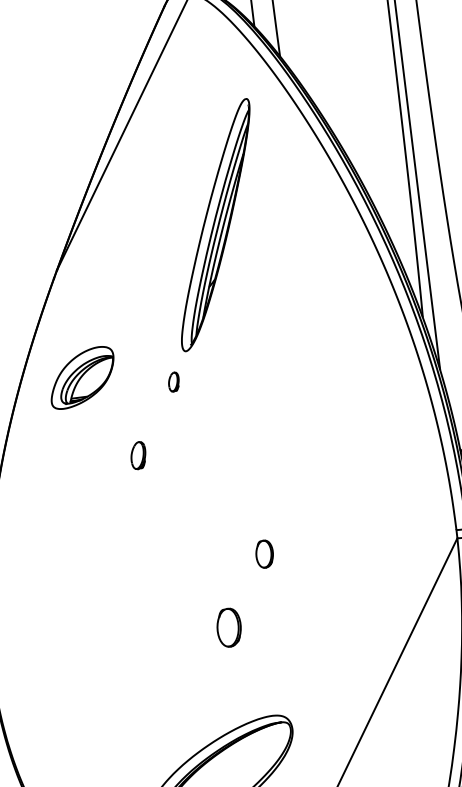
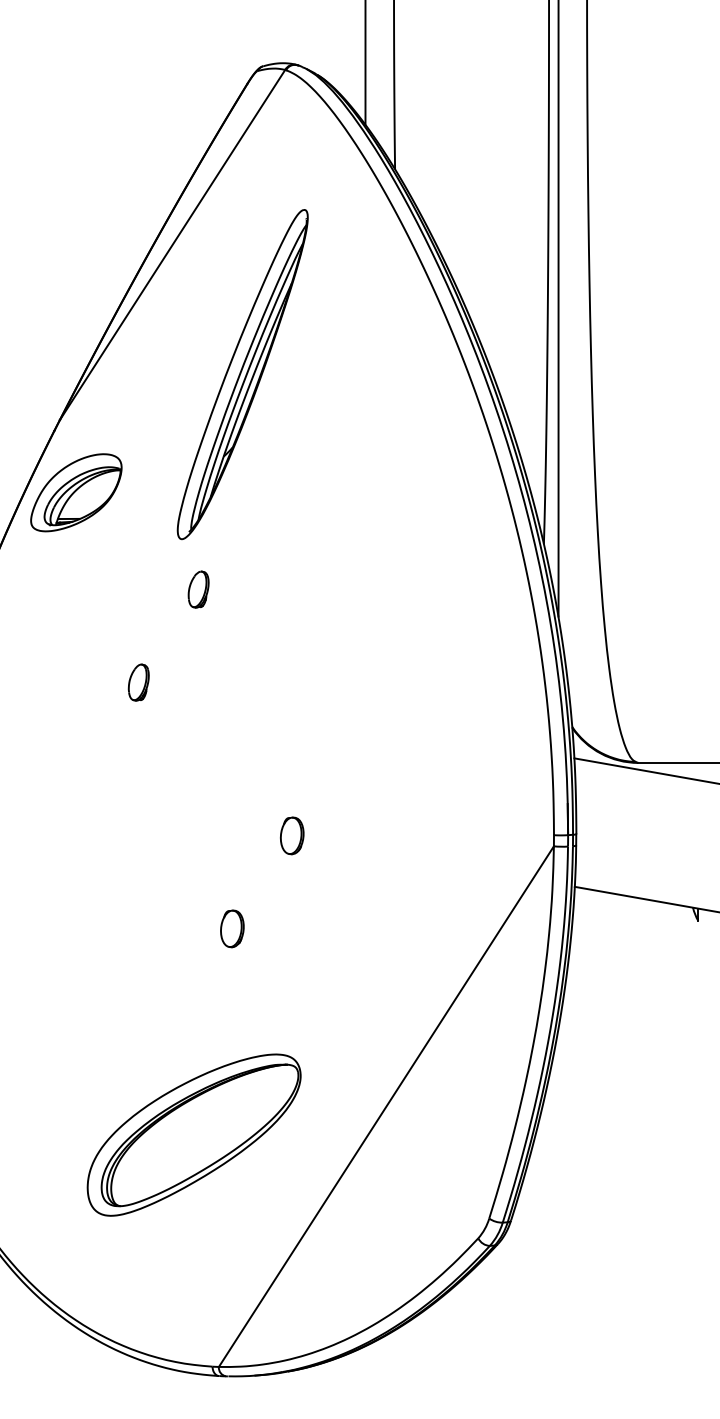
part: (215, 225) -> (242, 374), moved
part: (82, 377) -> (76, 492), moved
part: (173, 382) -> (198, 589), size x1.43
part: (229, 627) -> (232, 928), size x0.71

